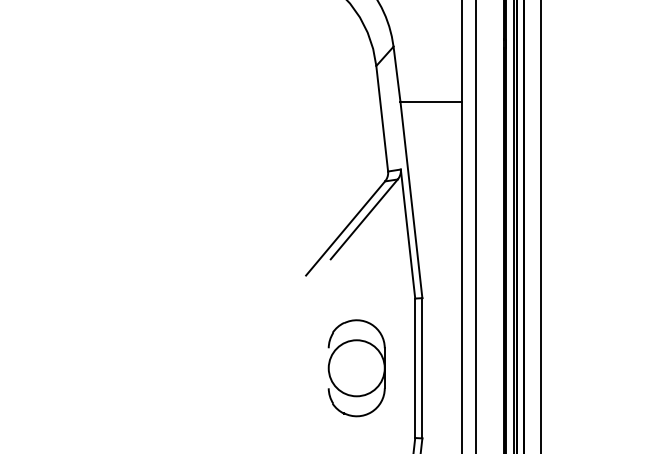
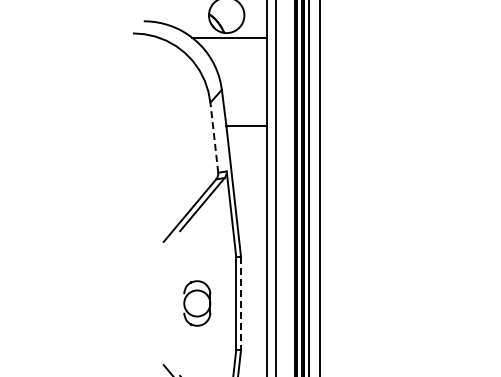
line: (382, 118) -> (214, 137), solid -> dashed
part: (355, 368) -> (196, 303), size x0.7
line: (423, 368) -> (241, 303), solid -> dashed

